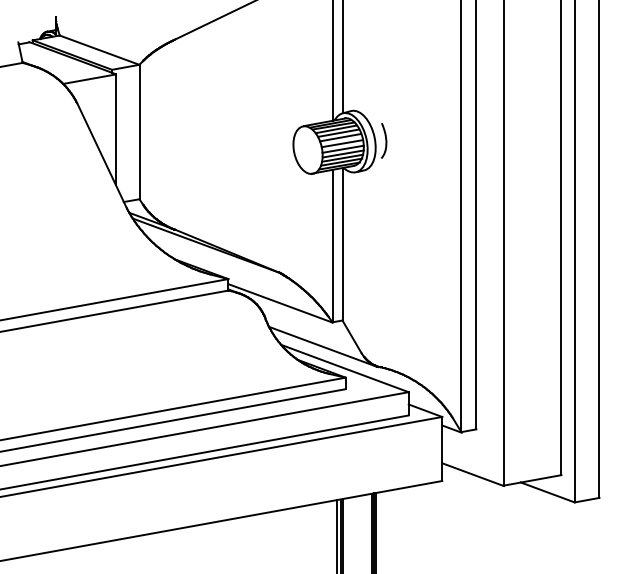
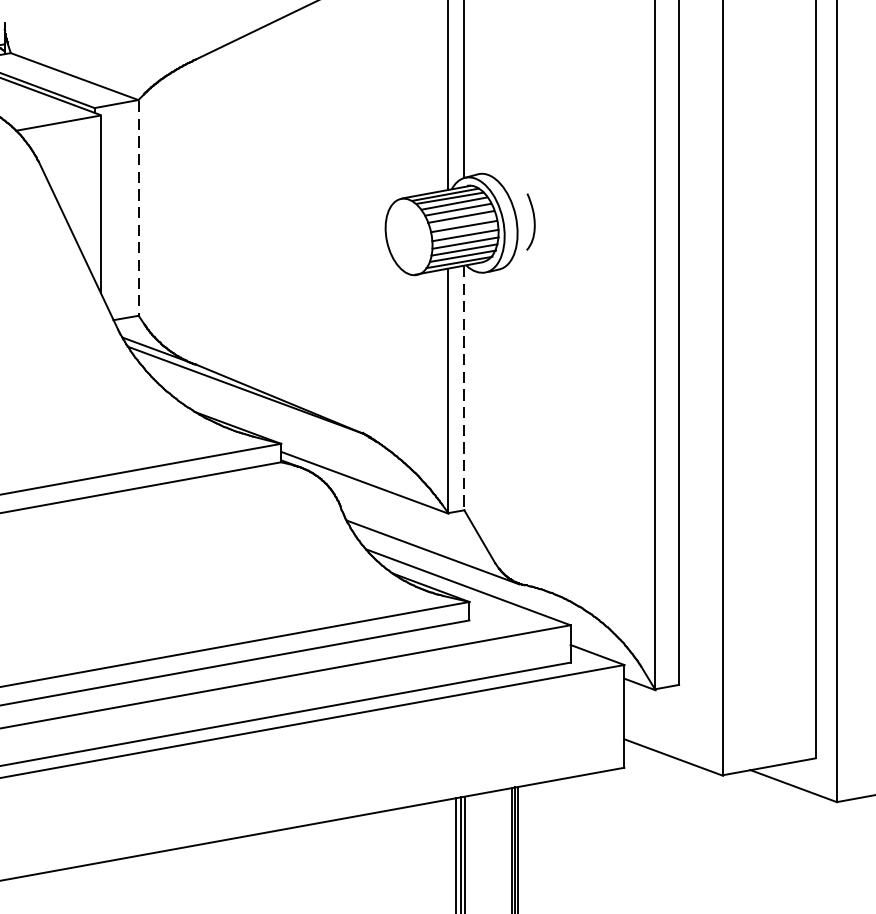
line: (139, 132) -> (138, 208), solid -> dashed
line: (342, 244) -> (464, 388), solid -> dashed

